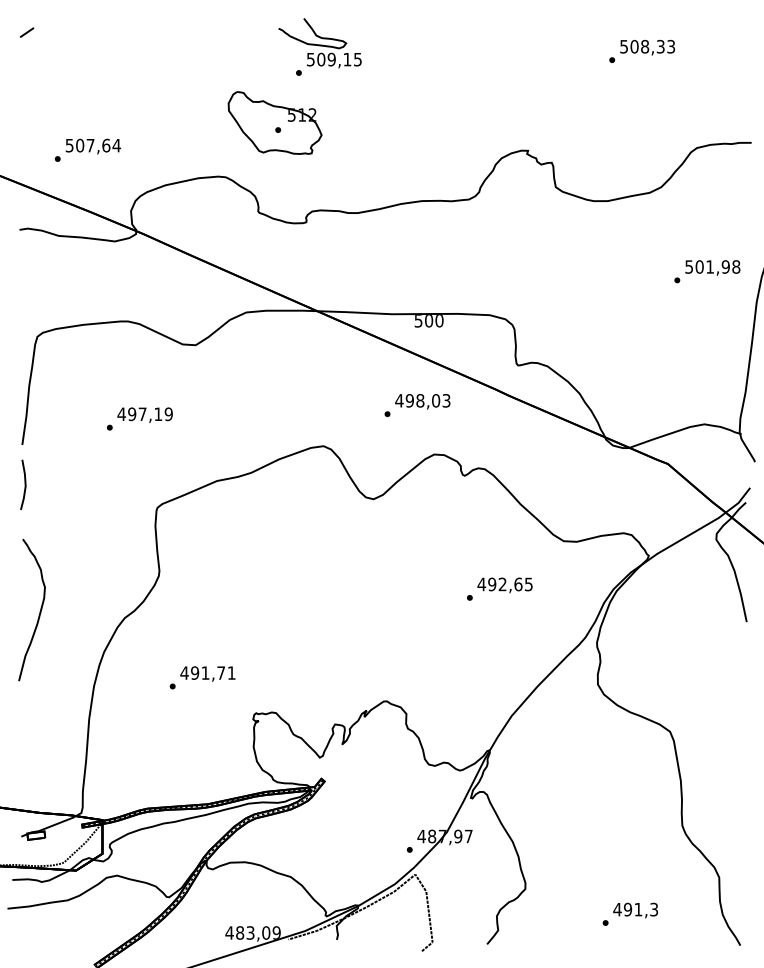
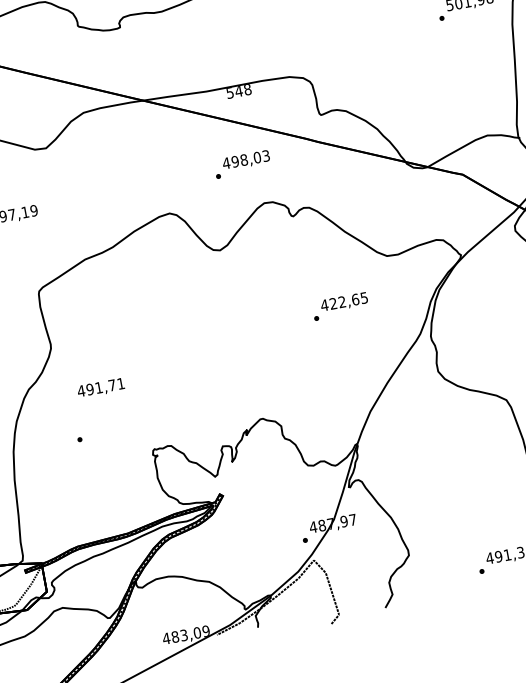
text: (433, 321) -> (242, 91), 500 -> 548
text: (492, 584) -> (333, 303), 492,65 -> 422,65
text: (207, 673) -> (100, 387), moved

